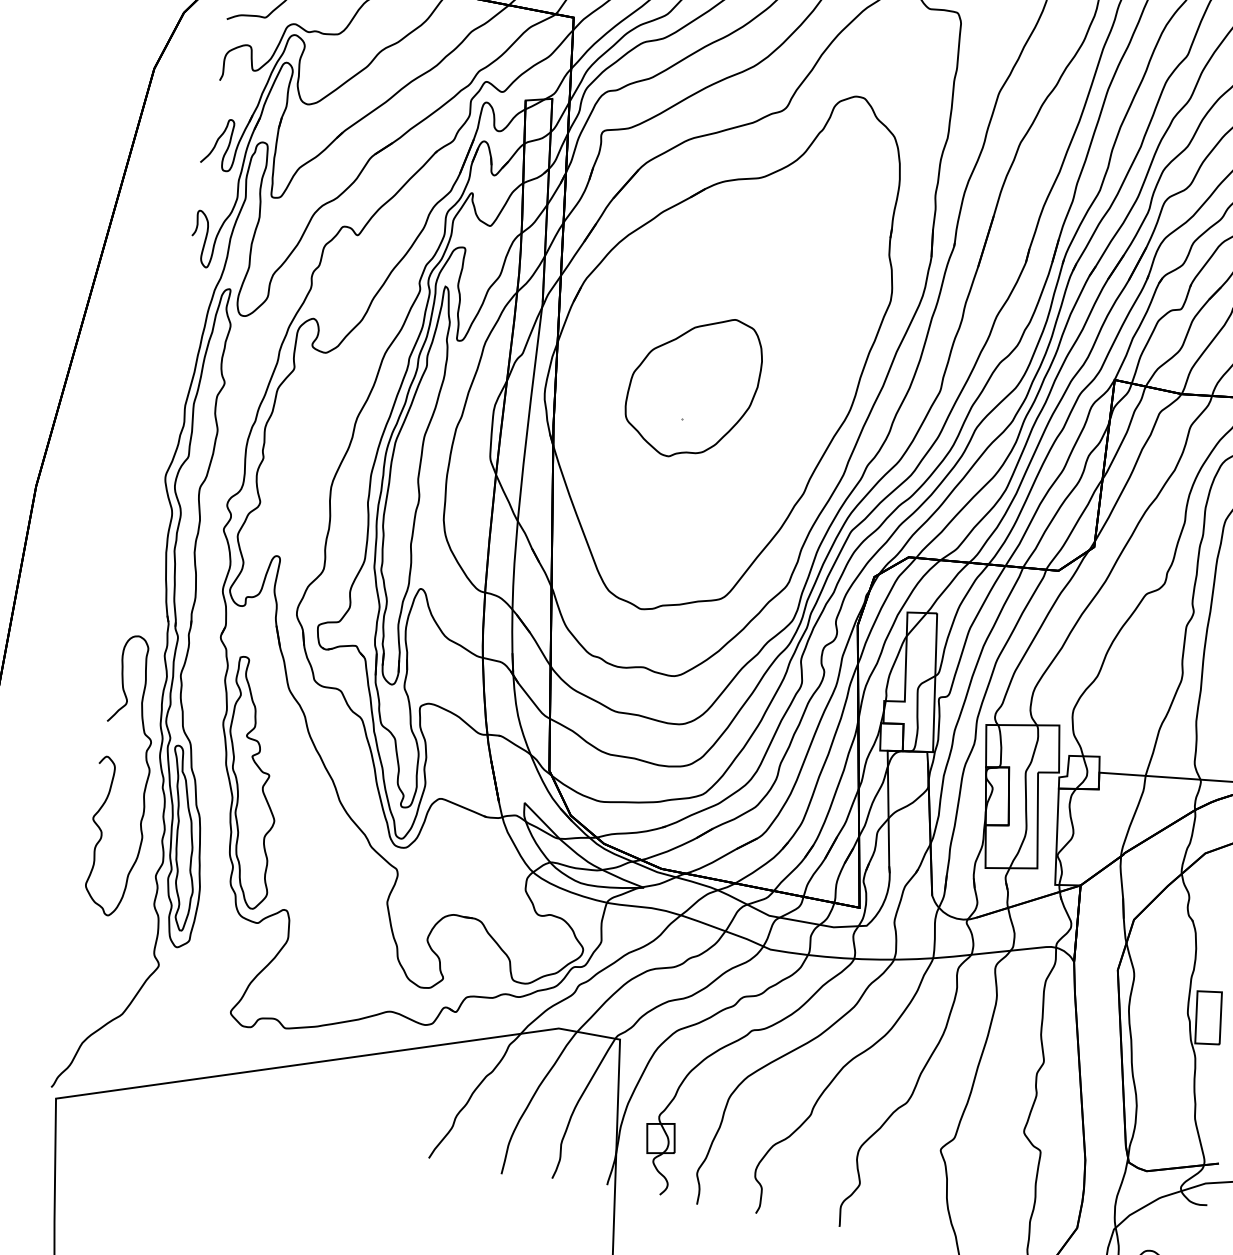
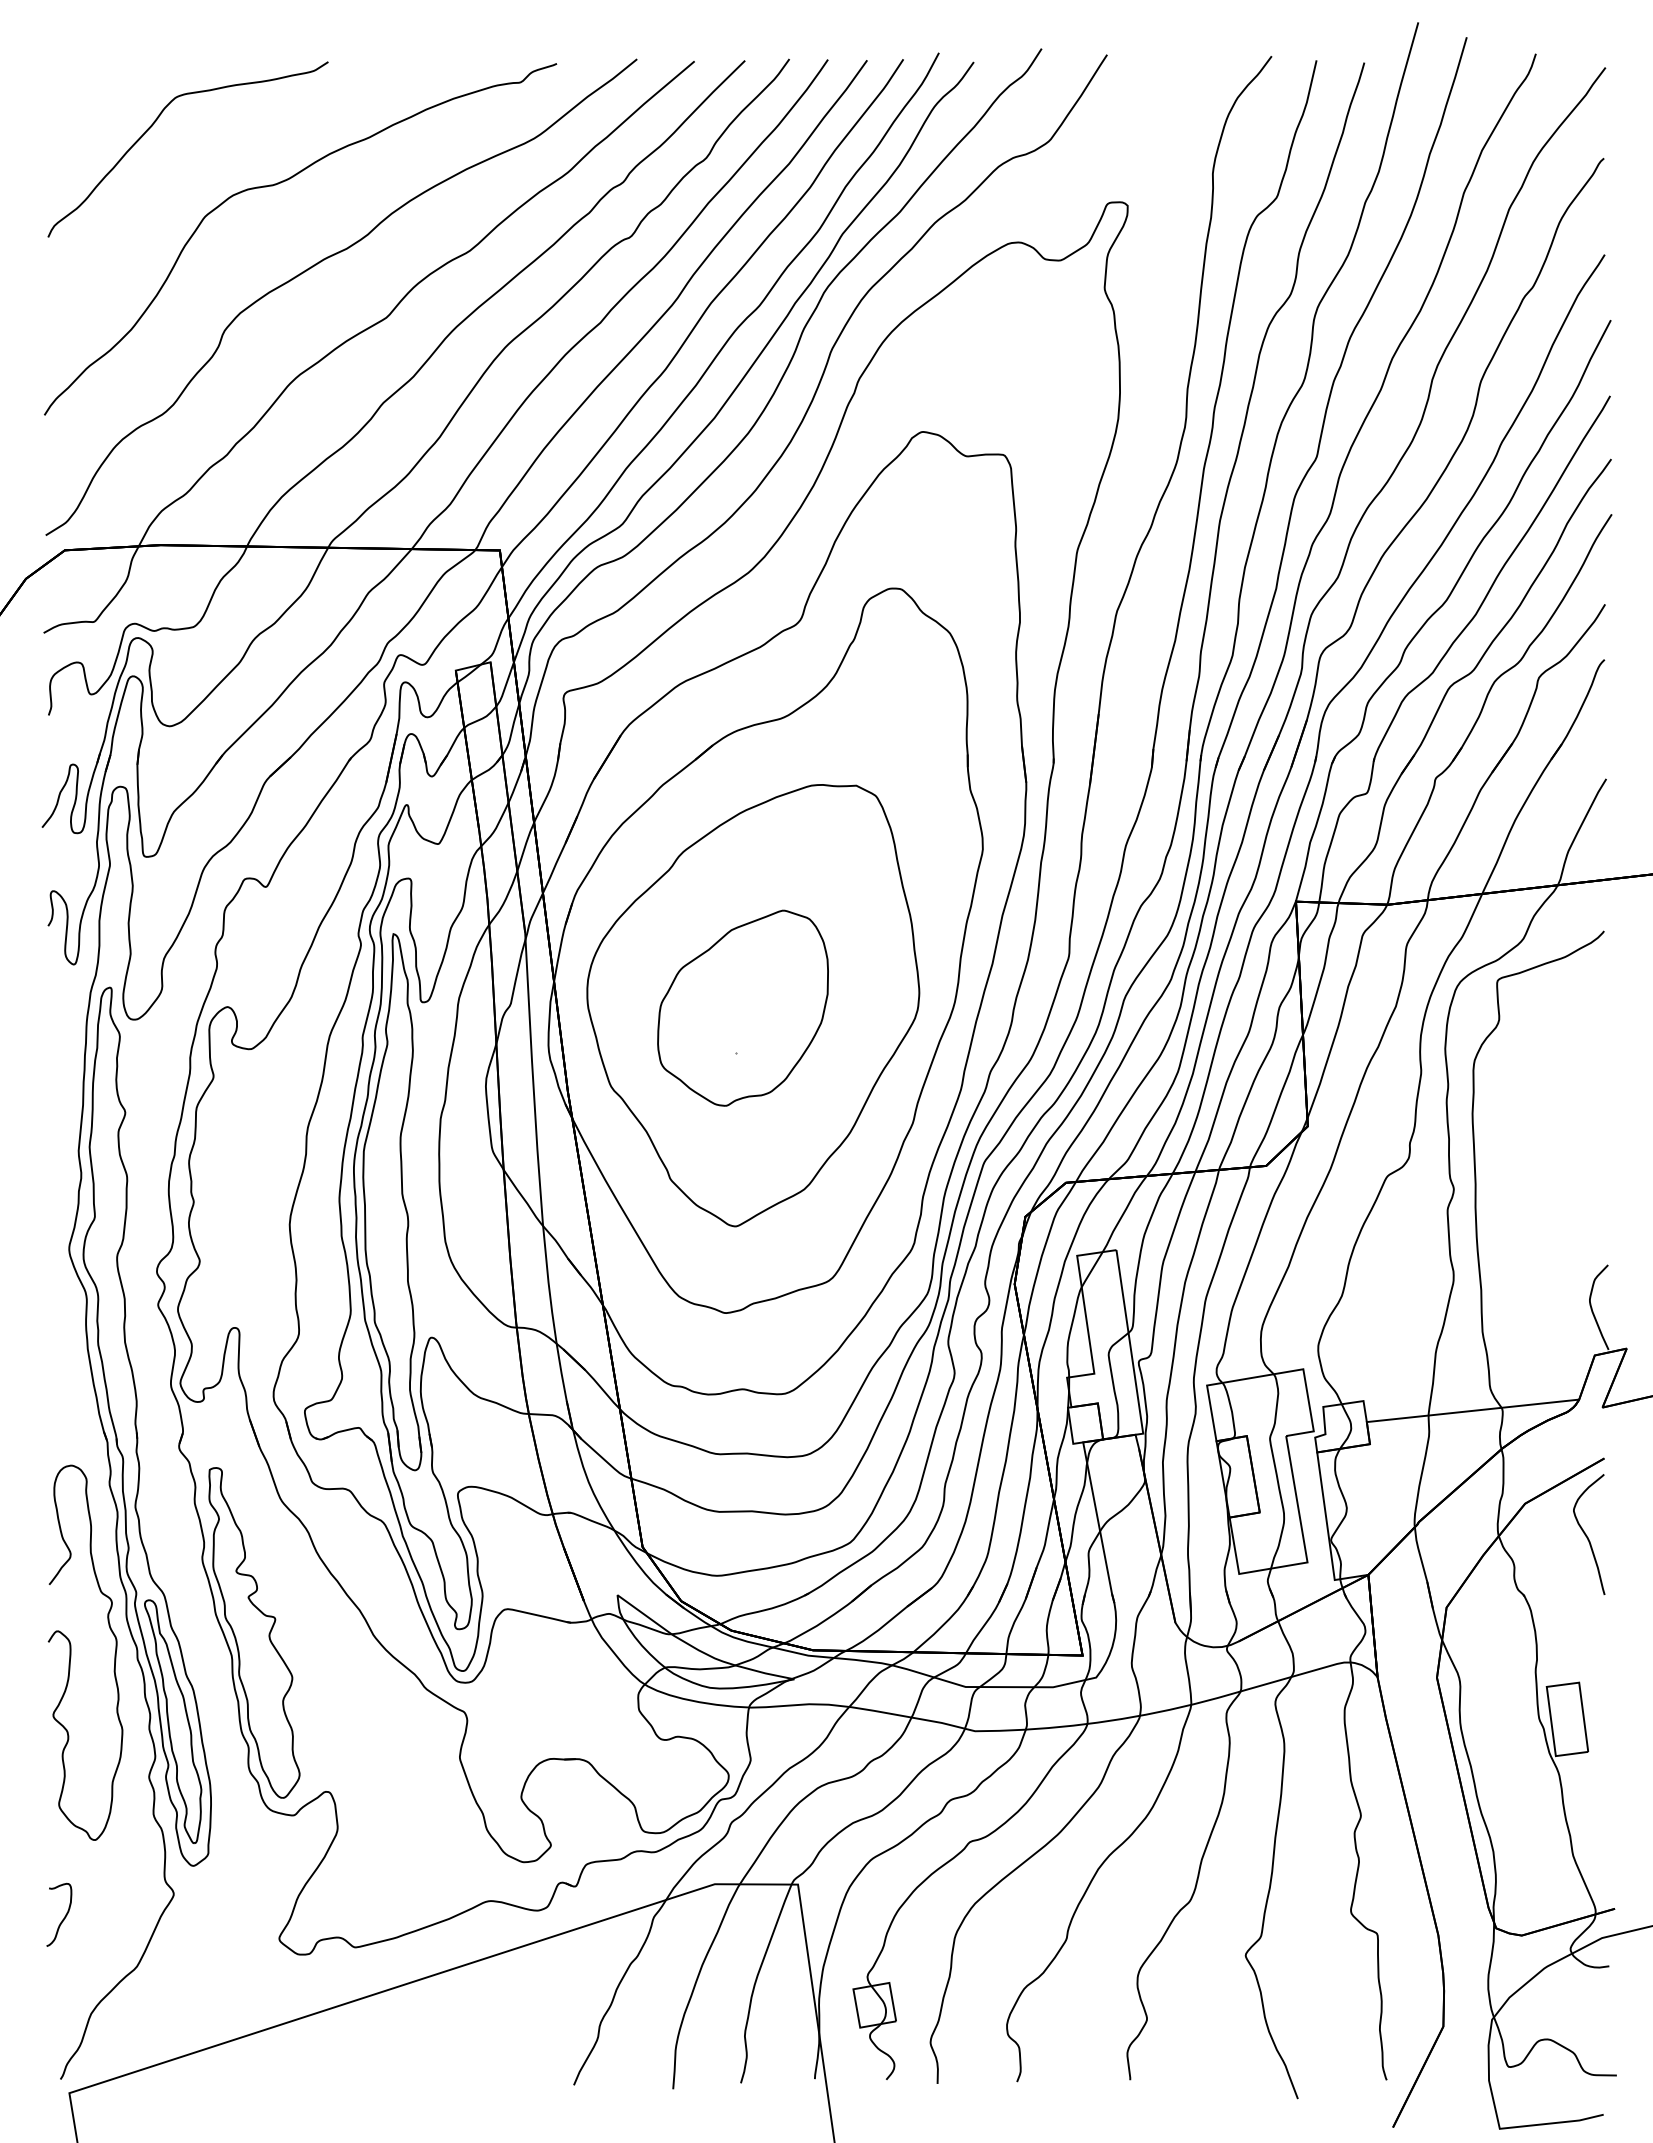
part: (701, 385) -> (753, 1005), added
curve: (75, 967) -> (64, 1916), added

